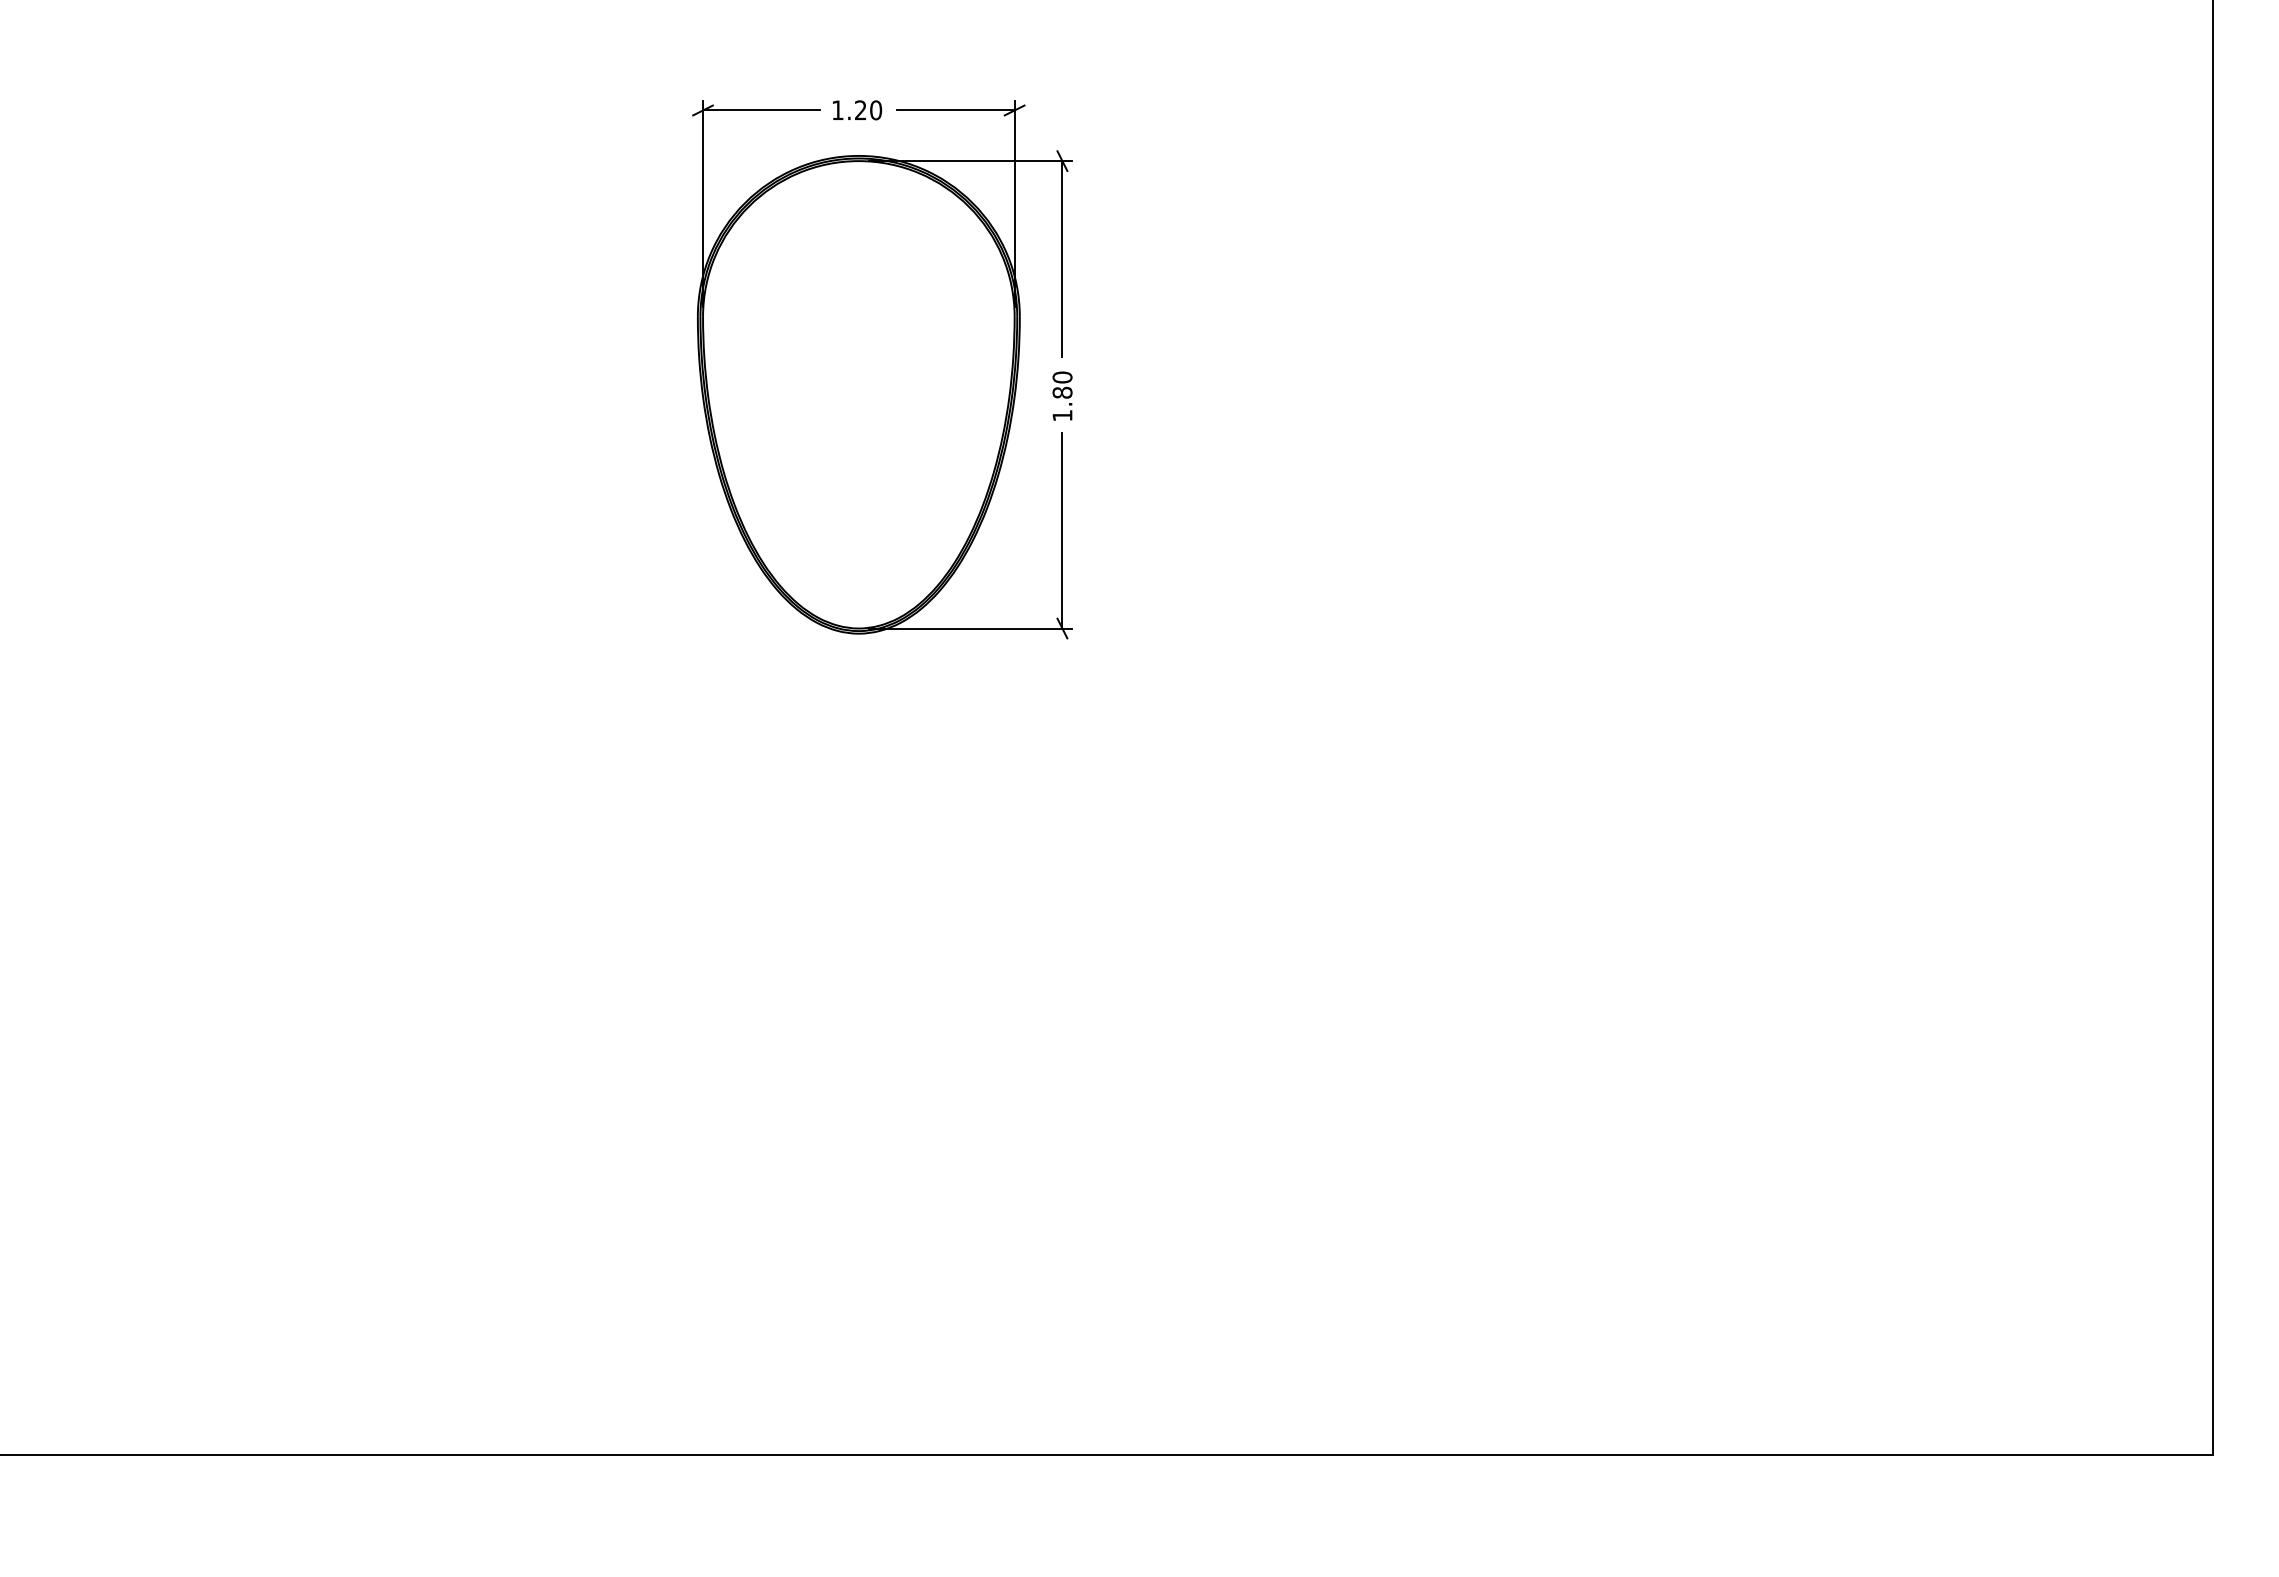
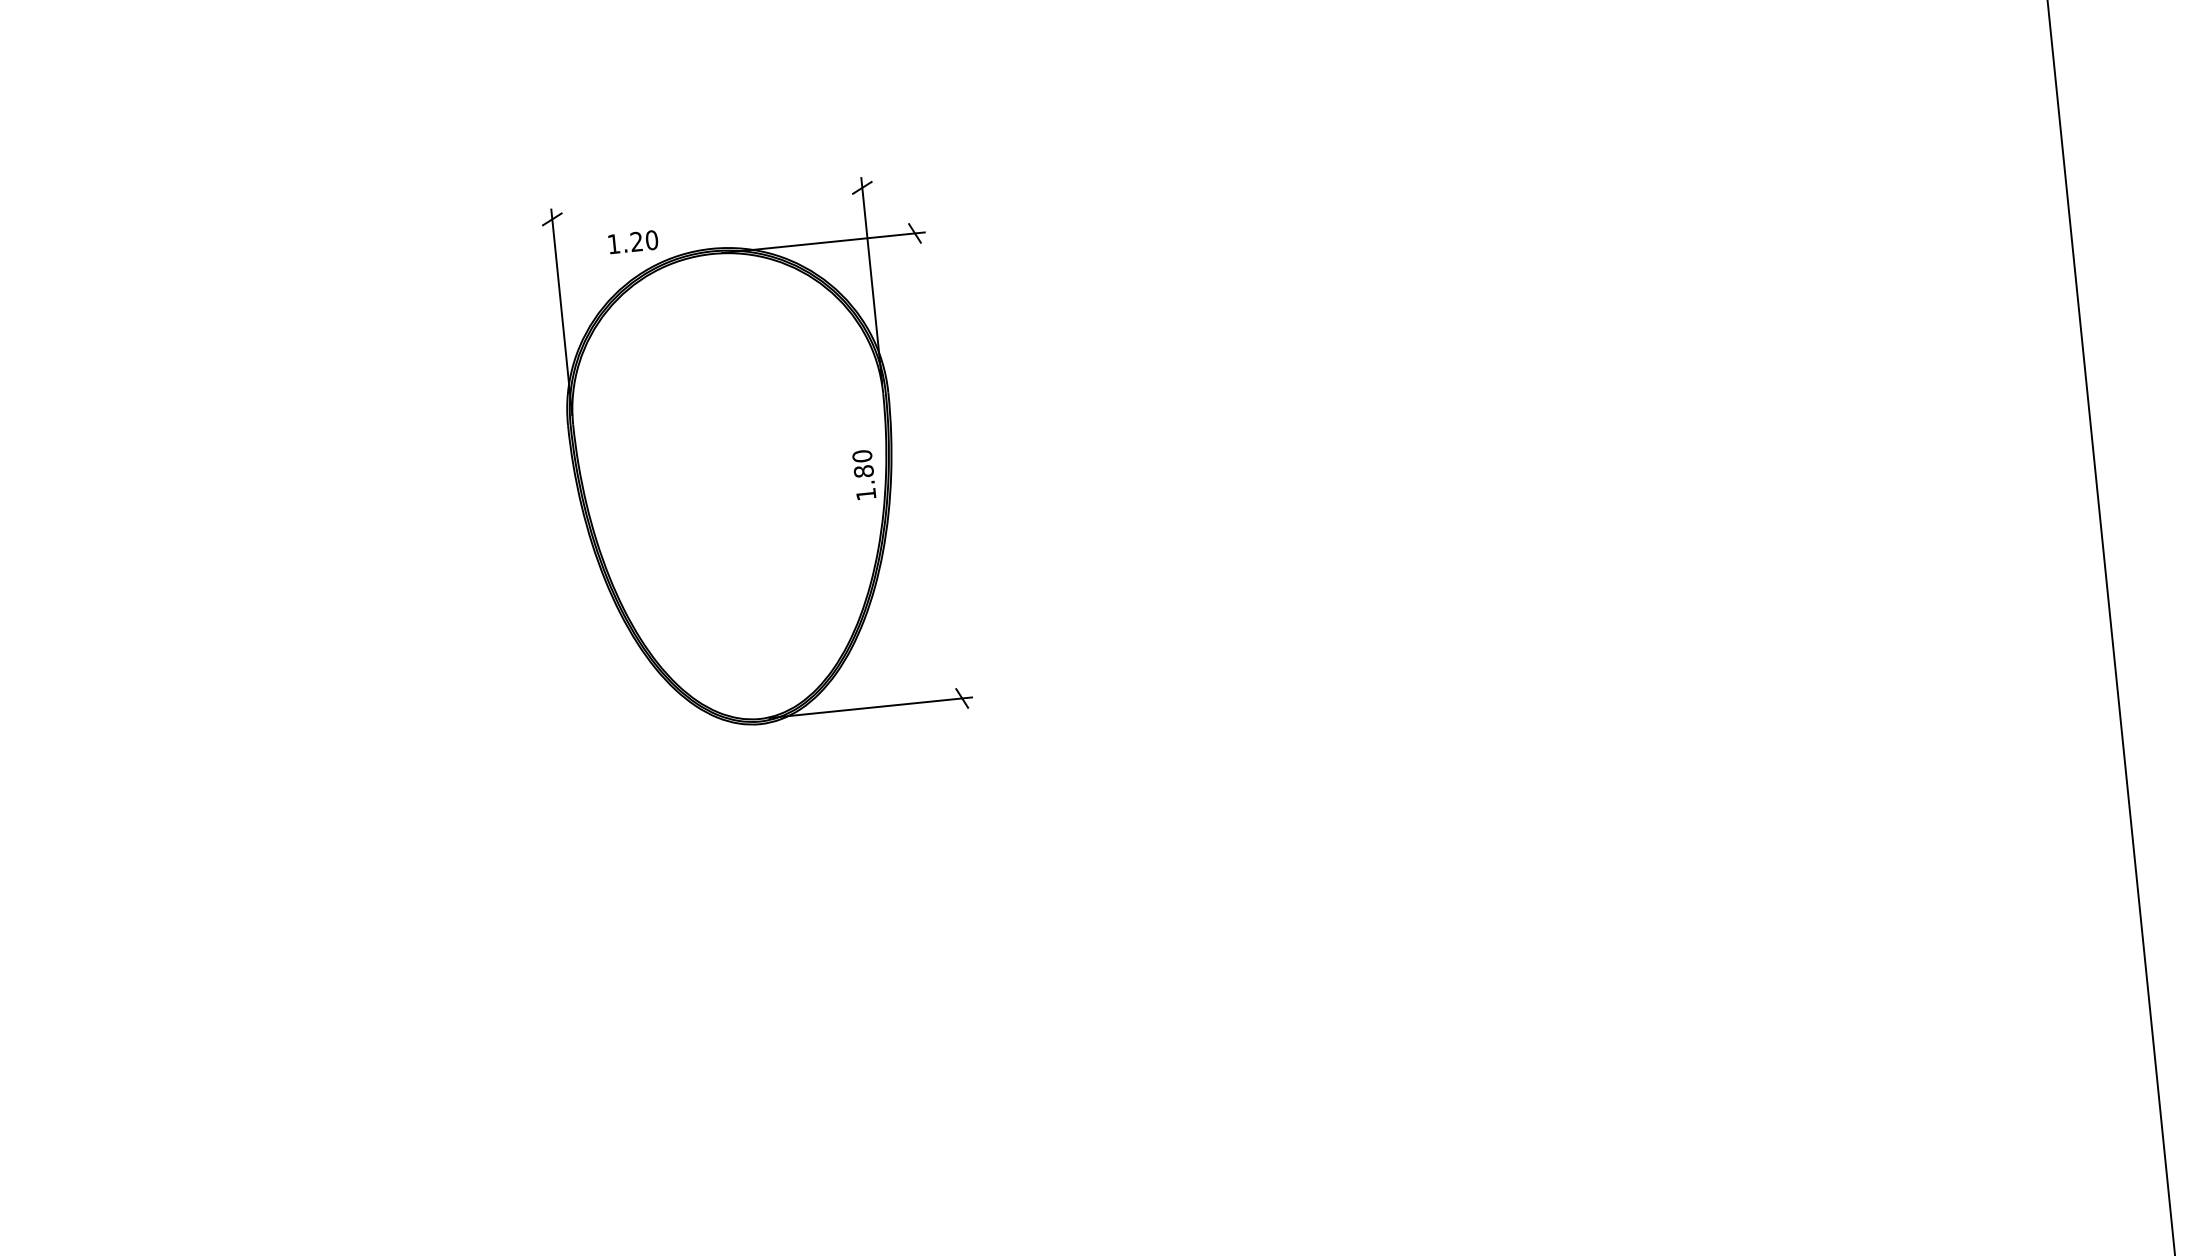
line: (761, 110) -> (610, 213), removed
text: (857, 110) -> (633, 242), moved
line: (955, 110) -> (803, 193), removed
line: (1062, 258) -> (924, 330), removed
text: (1062, 395) -> (864, 474), moved
line: (1062, 530) -> (952, 600), removed

